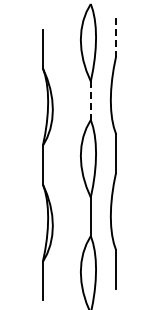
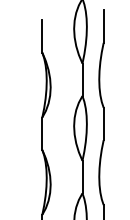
line: (116, 37) -> (104, 26), dashed -> solid
line: (90, 101) -> (82, 80), dashed -> solid

